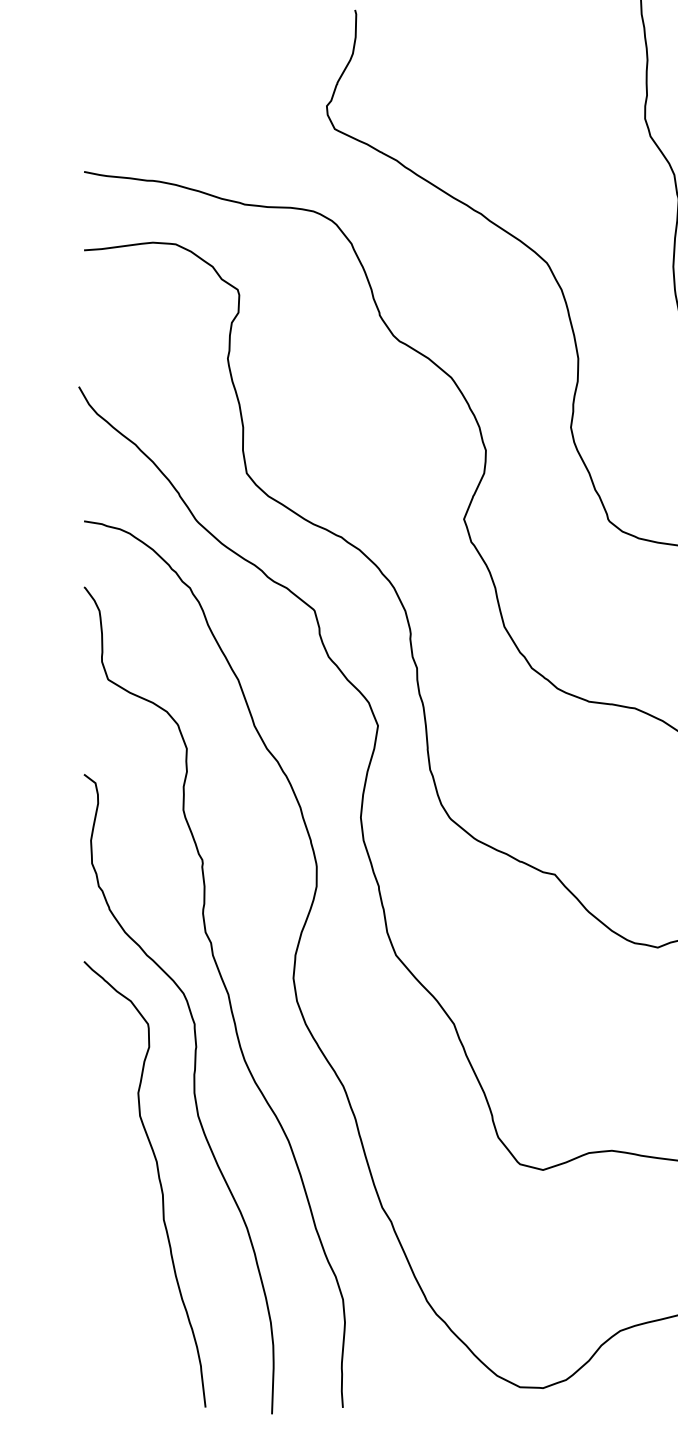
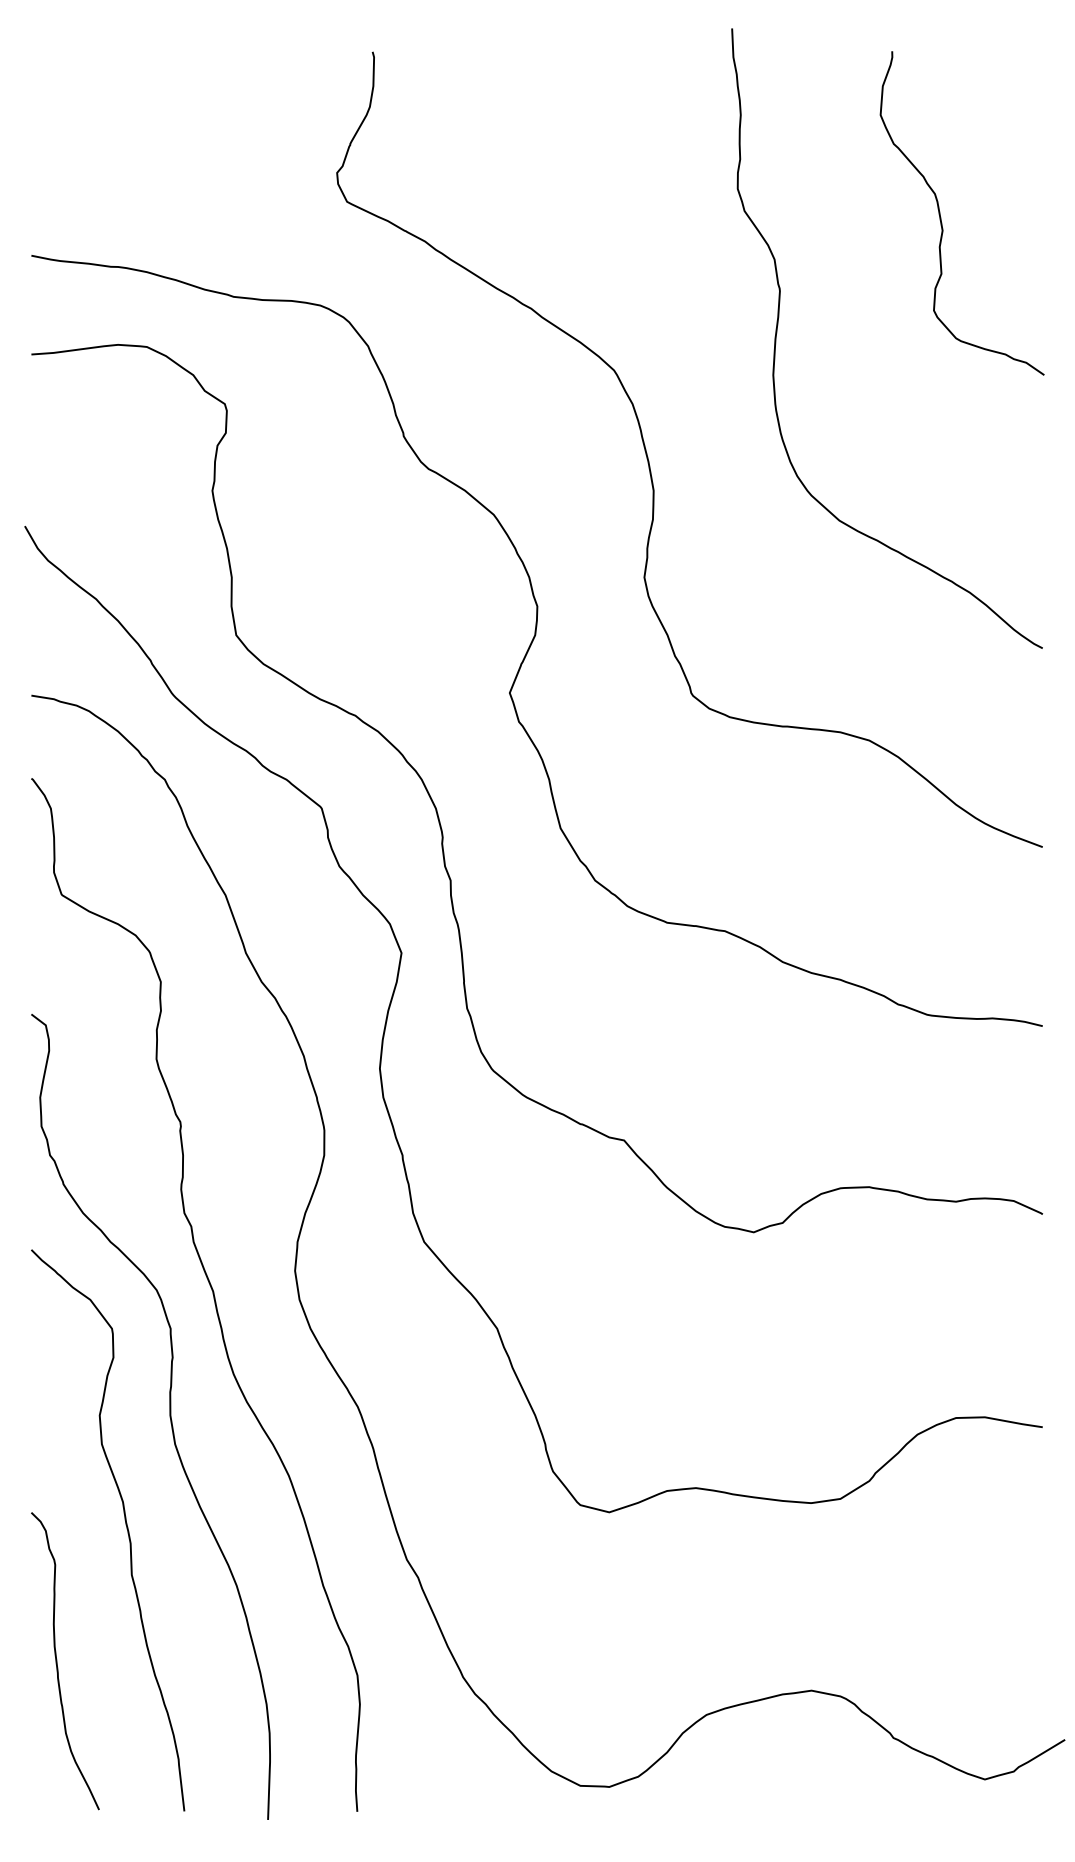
curve: (104, 1288) -> (57, 1661), added

